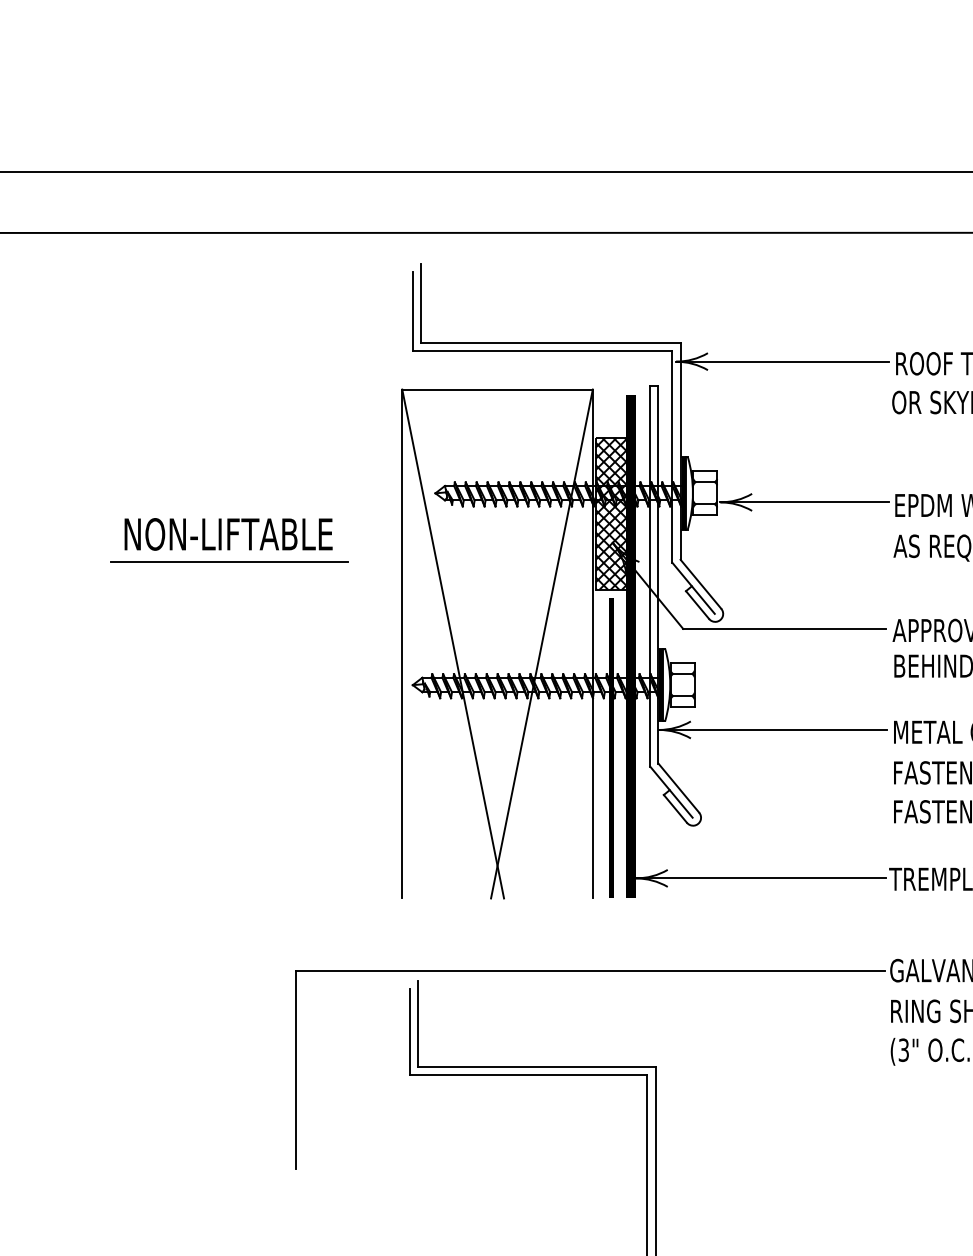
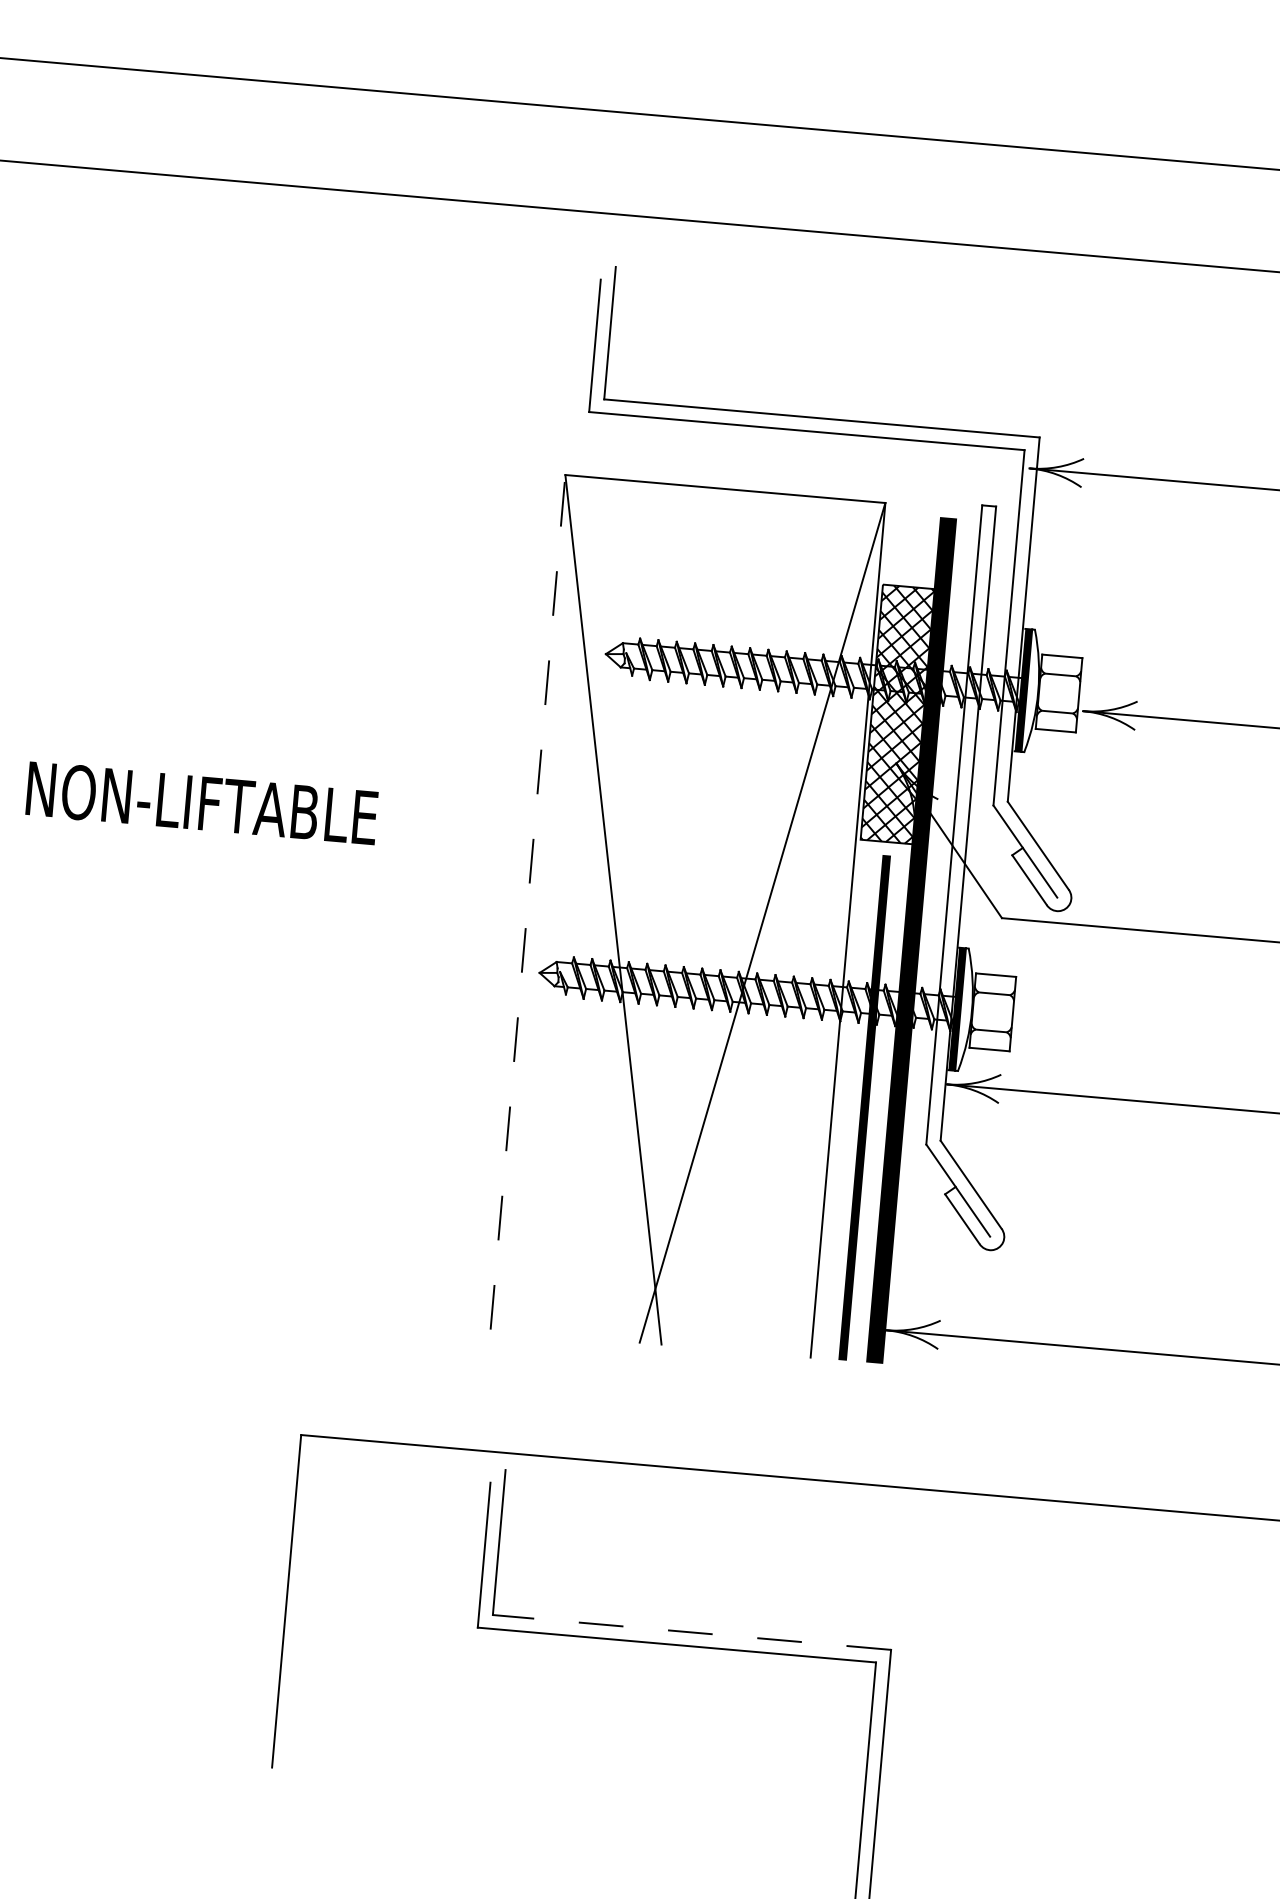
text: (228, 534) -> (201, 803), moved
line: (229, 561) -> (249, 738), removed
line: (402, 643) -> (528, 901), solid -> dashed
line: (536, 1067) -> (691, 1633), solid -> dashed

